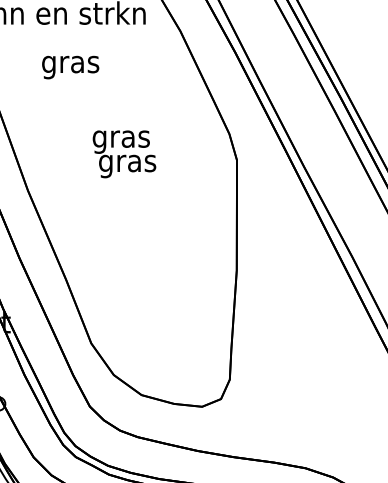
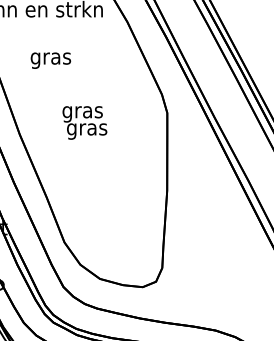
text: (70, 67) -> (50, 60), moved
text: (123, 153) -> (84, 122), moved

